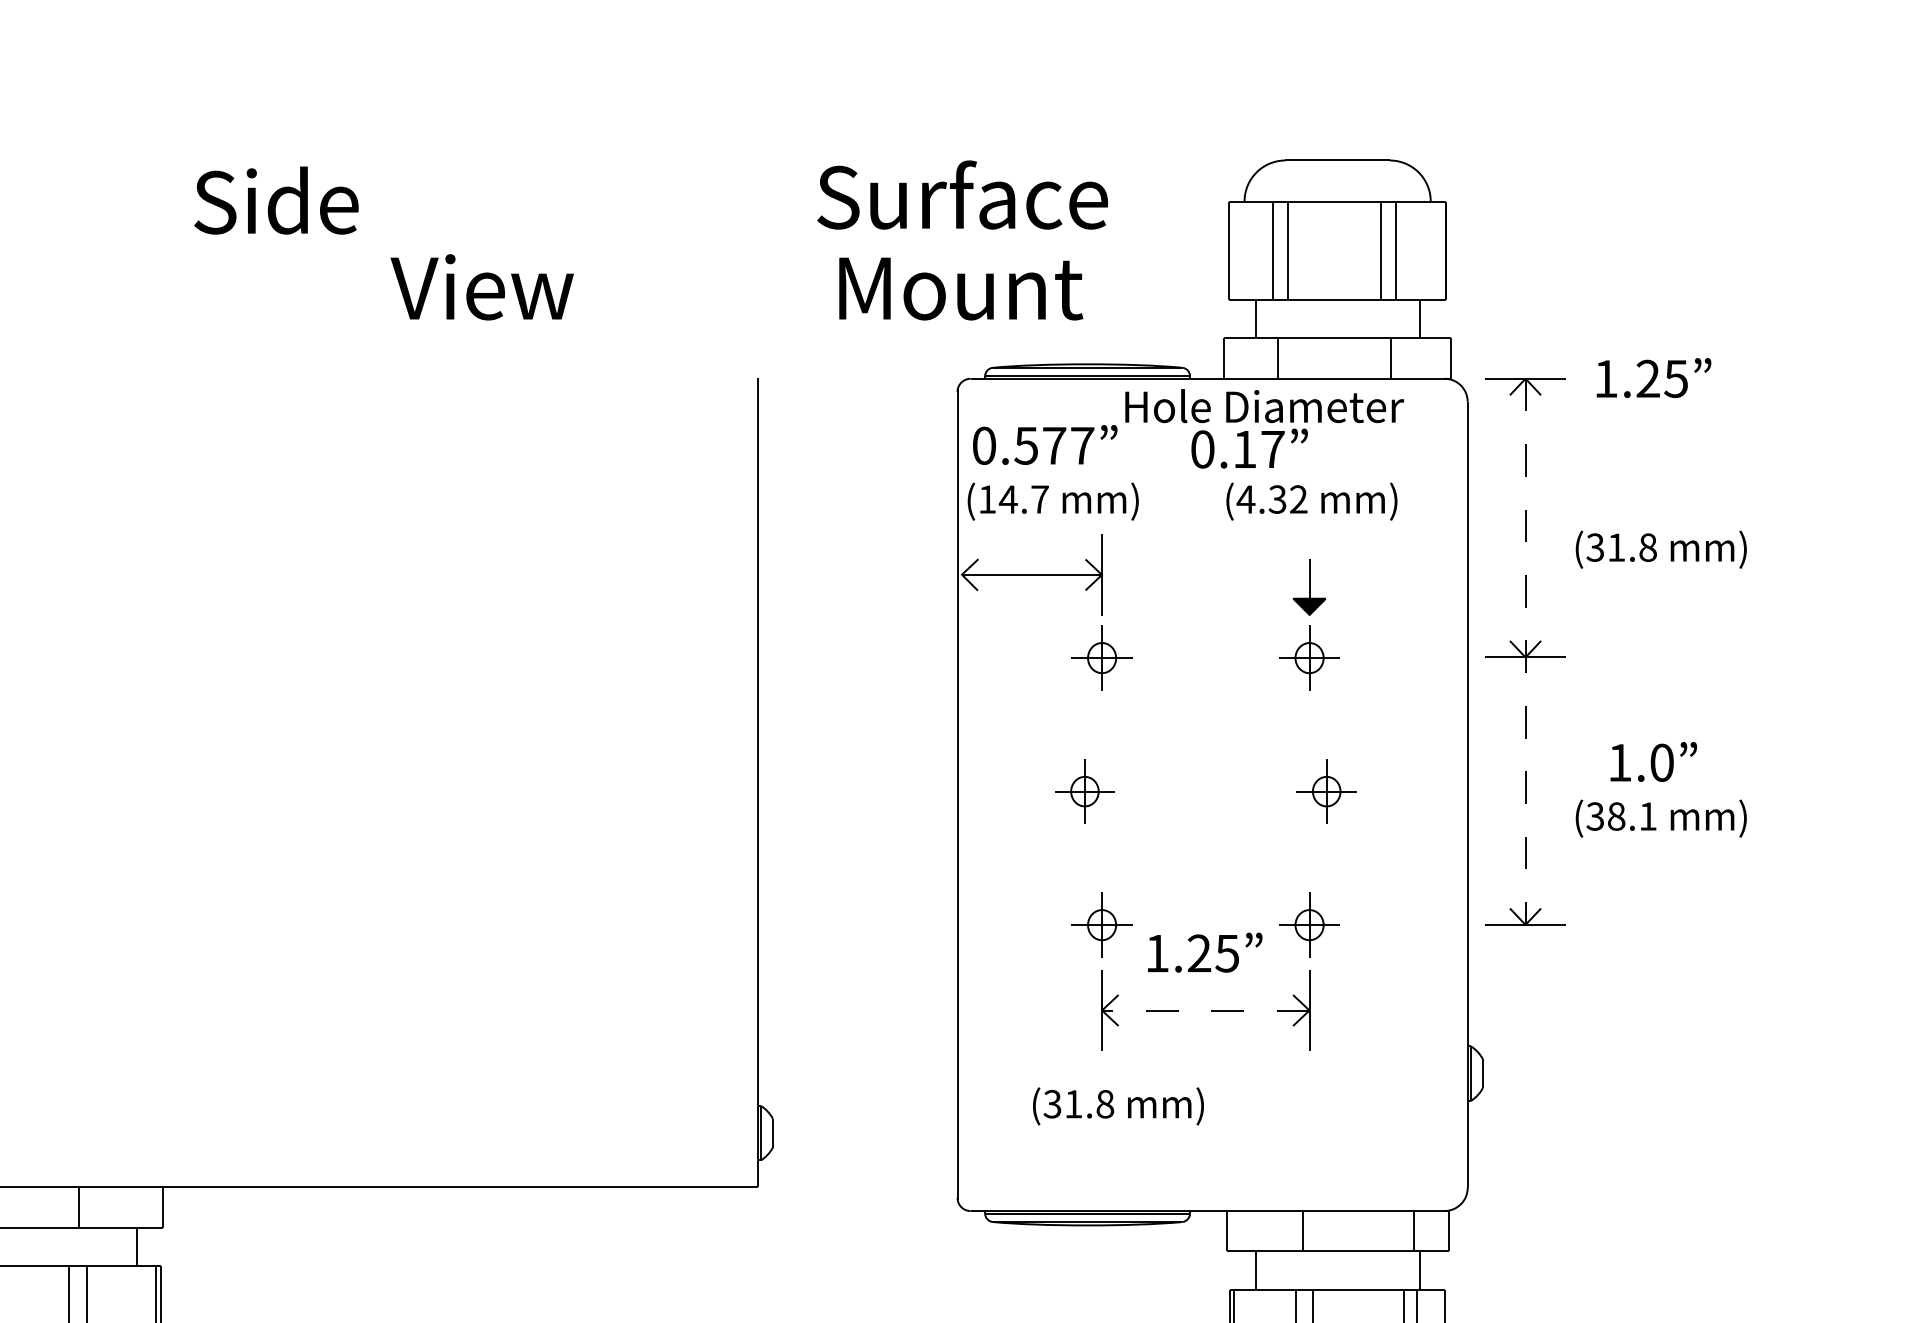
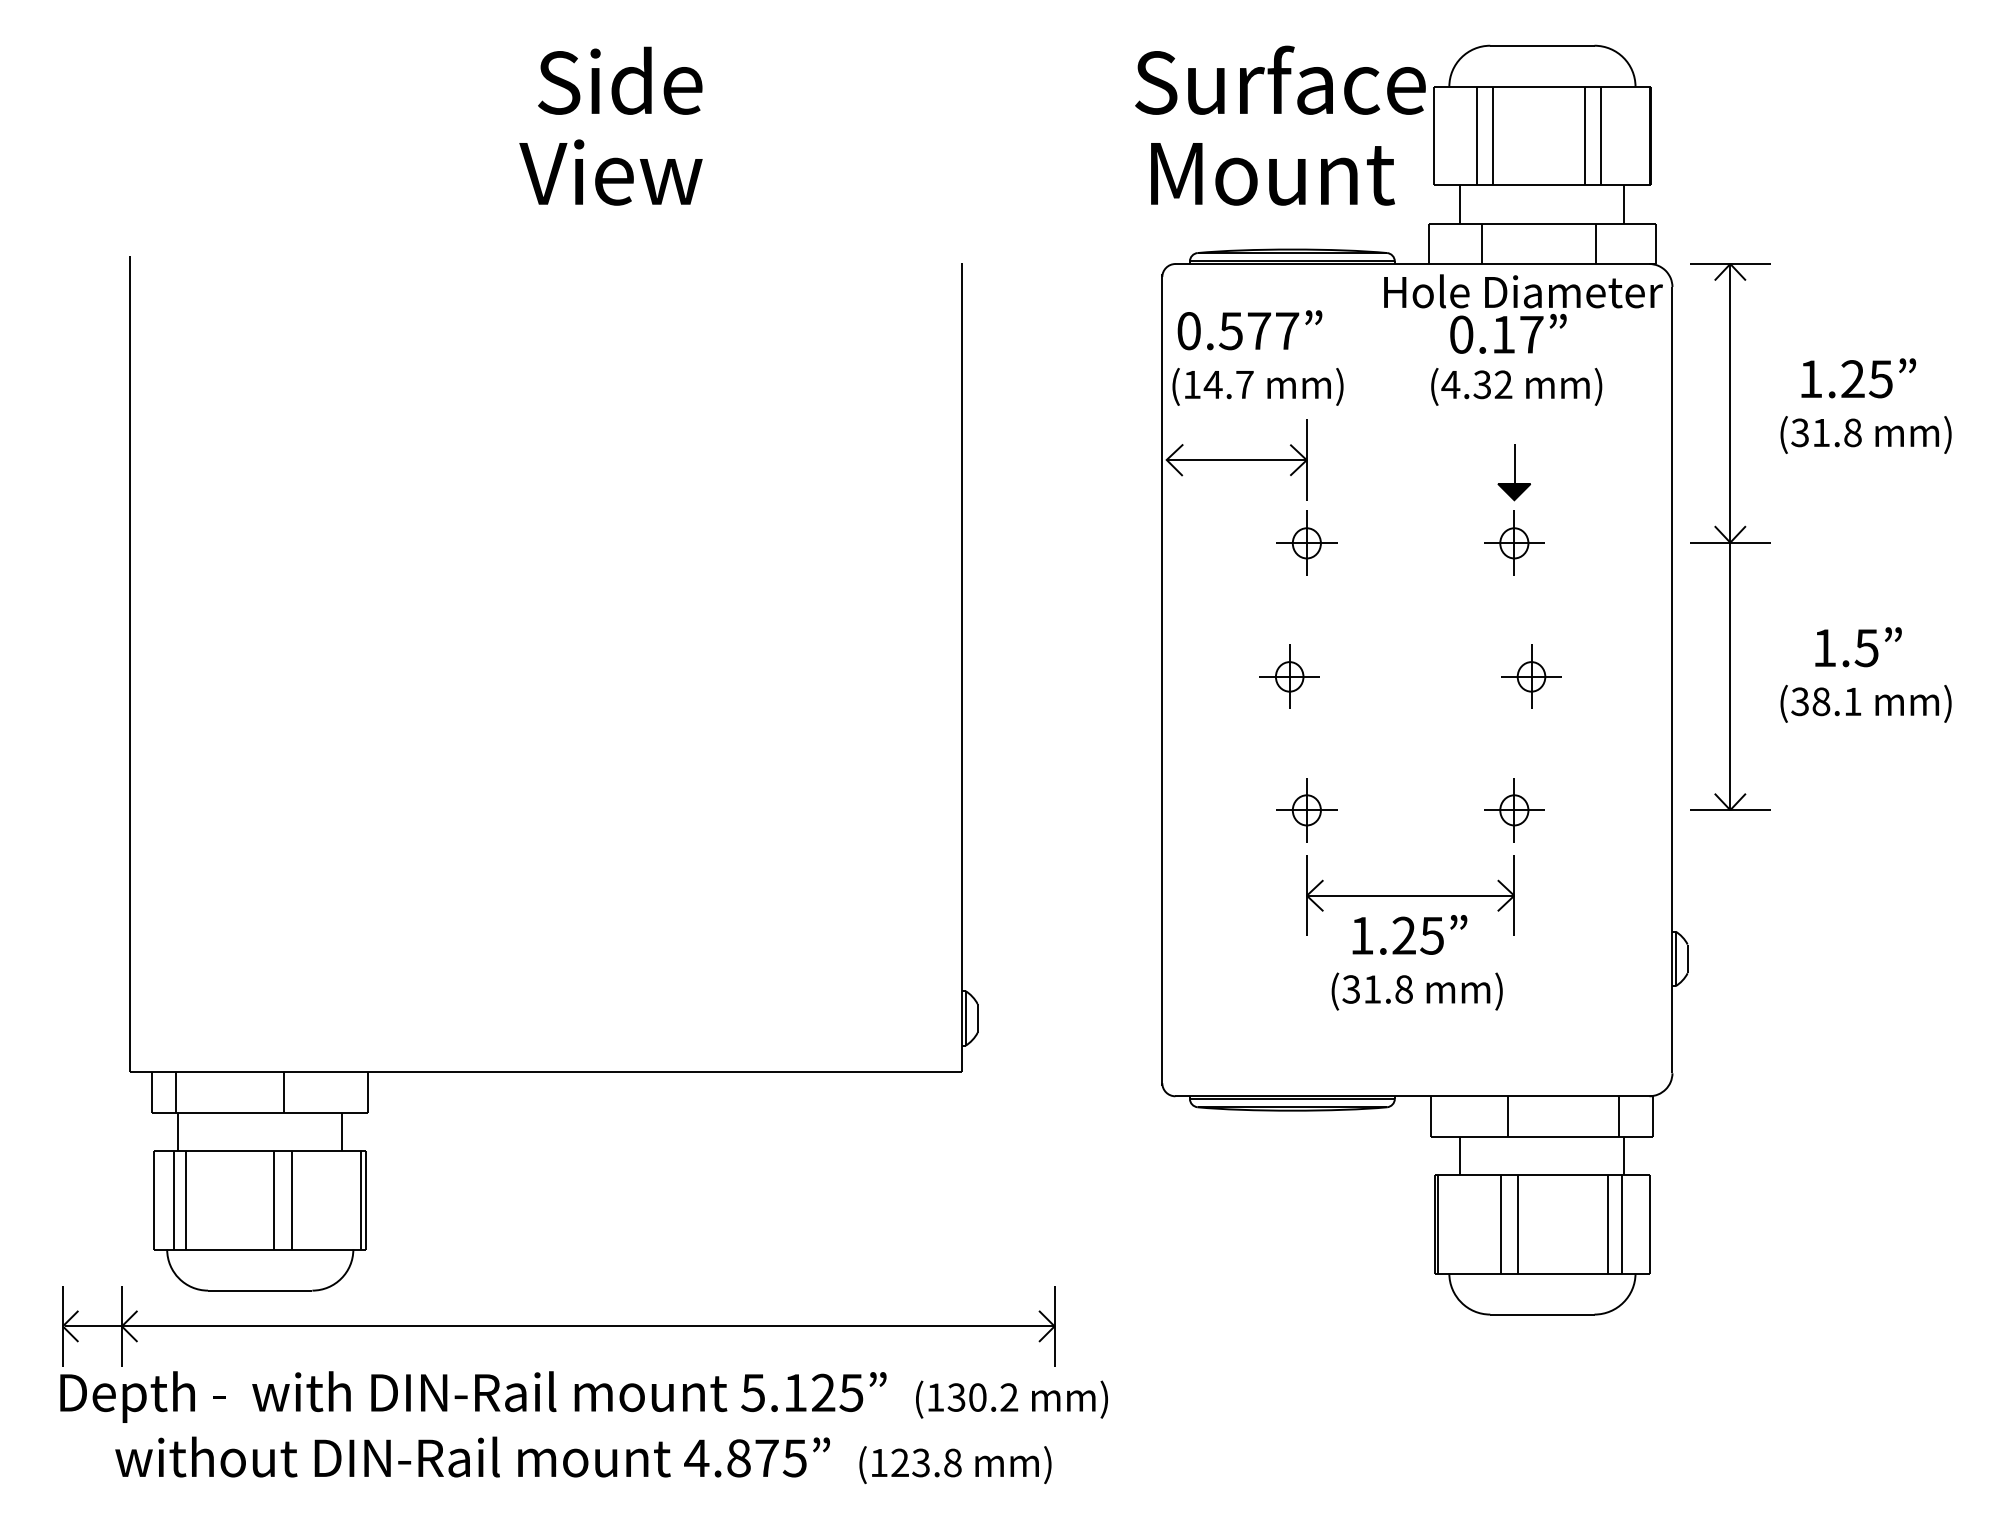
text: (962, 194) -> (1280, 79), moved
text: (276, 200) -> (620, 80), moved
text: (481, 287) -> (610, 172), moved
text: (960, 289) -> (1272, 174), moved
text: (1653, 378) -> (1858, 378), moved
text: (1264, 428) -> (1523, 313), moved
line: (1525, 652) -> (1730, 537), dashed -> solid
text: (1661, 763) -> (1866, 648), 1.0 -> 1.5
text: (1204, 952) -> (1409, 934), moved
line: (1205, 1010) -> (1410, 895), dashed -> solid
text: (1117, 1106) -> (1416, 991), moved

